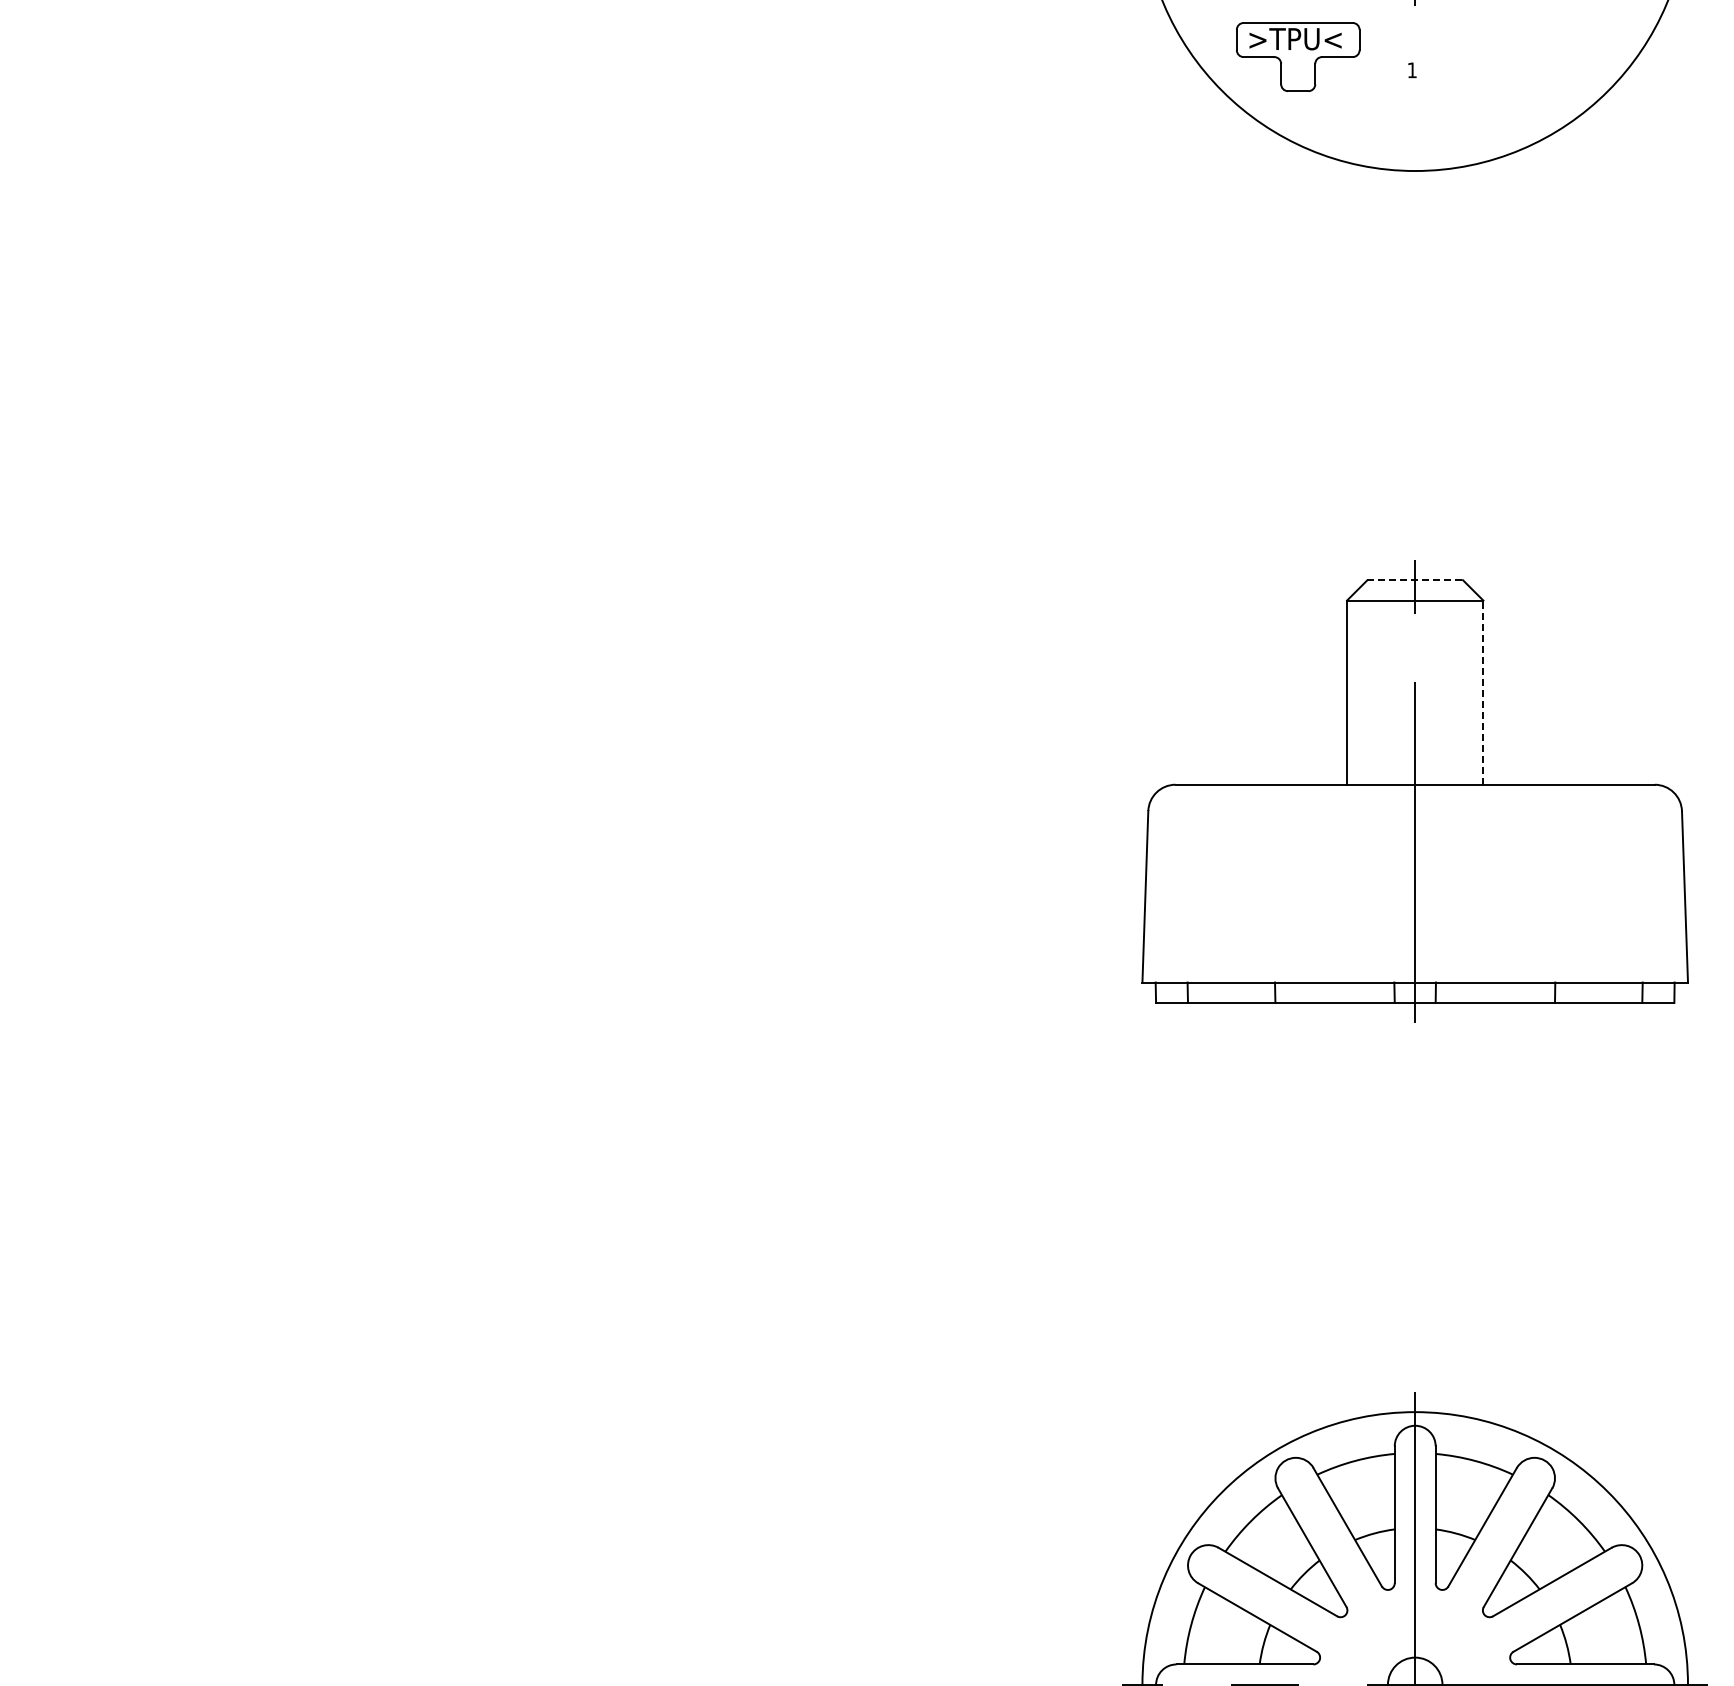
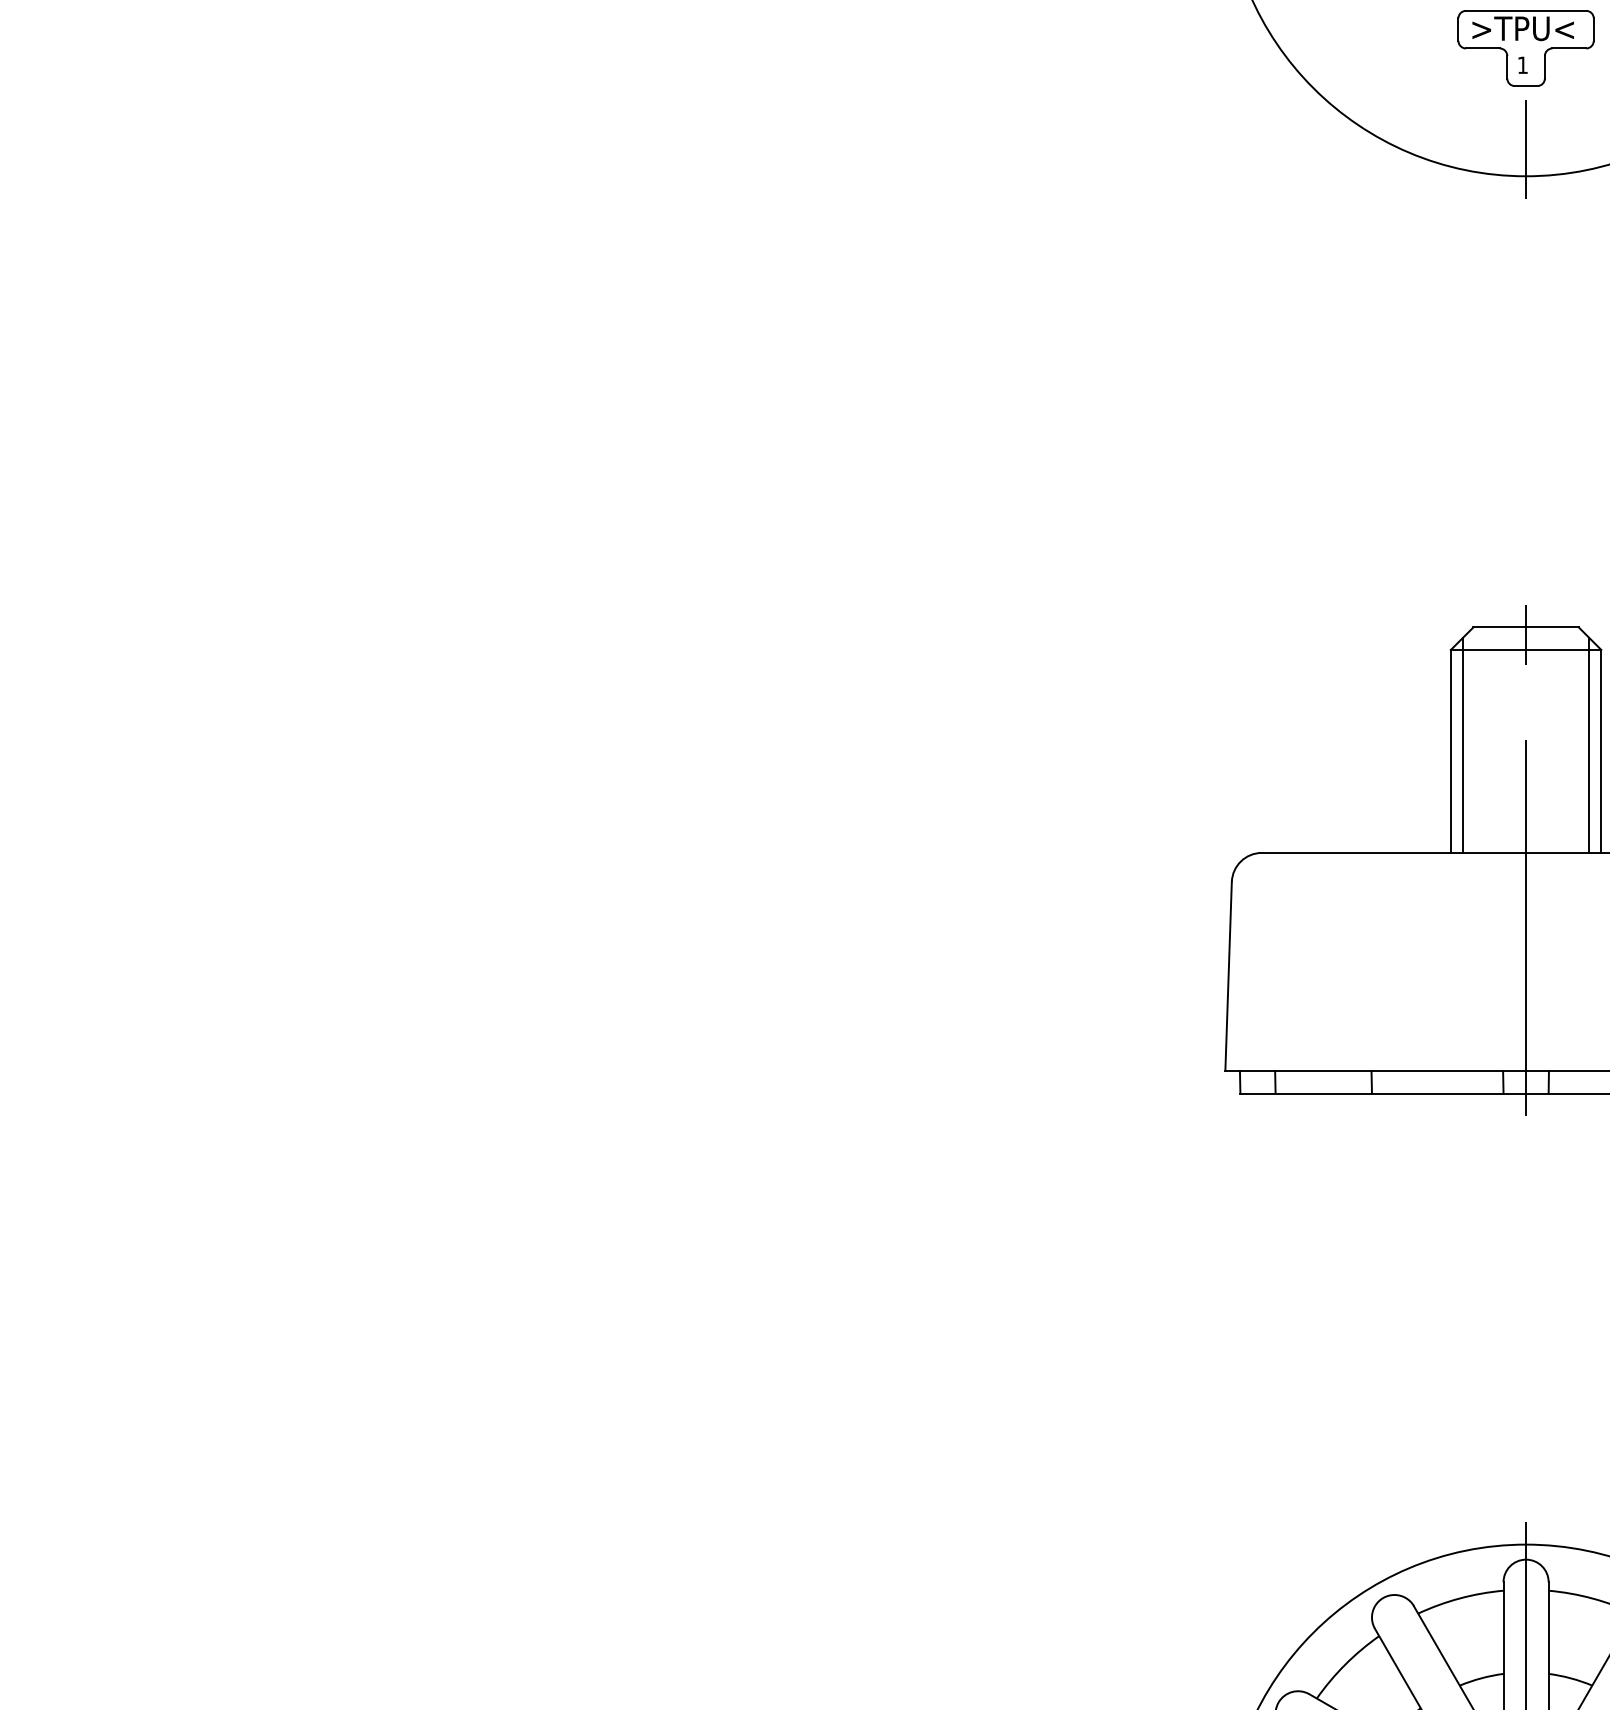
part: (1298, 56) -> (1526, 47), moved
line: (1415, 146) -> (1526, 149), added
line: (1415, 580) -> (1526, 627), dashed -> solid
line: (1358, 686) -> (1463, 744), added
line: (1472, 686) -> (1589, 744), added
line: (1483, 692) -> (1601, 751), dashed -> solid

